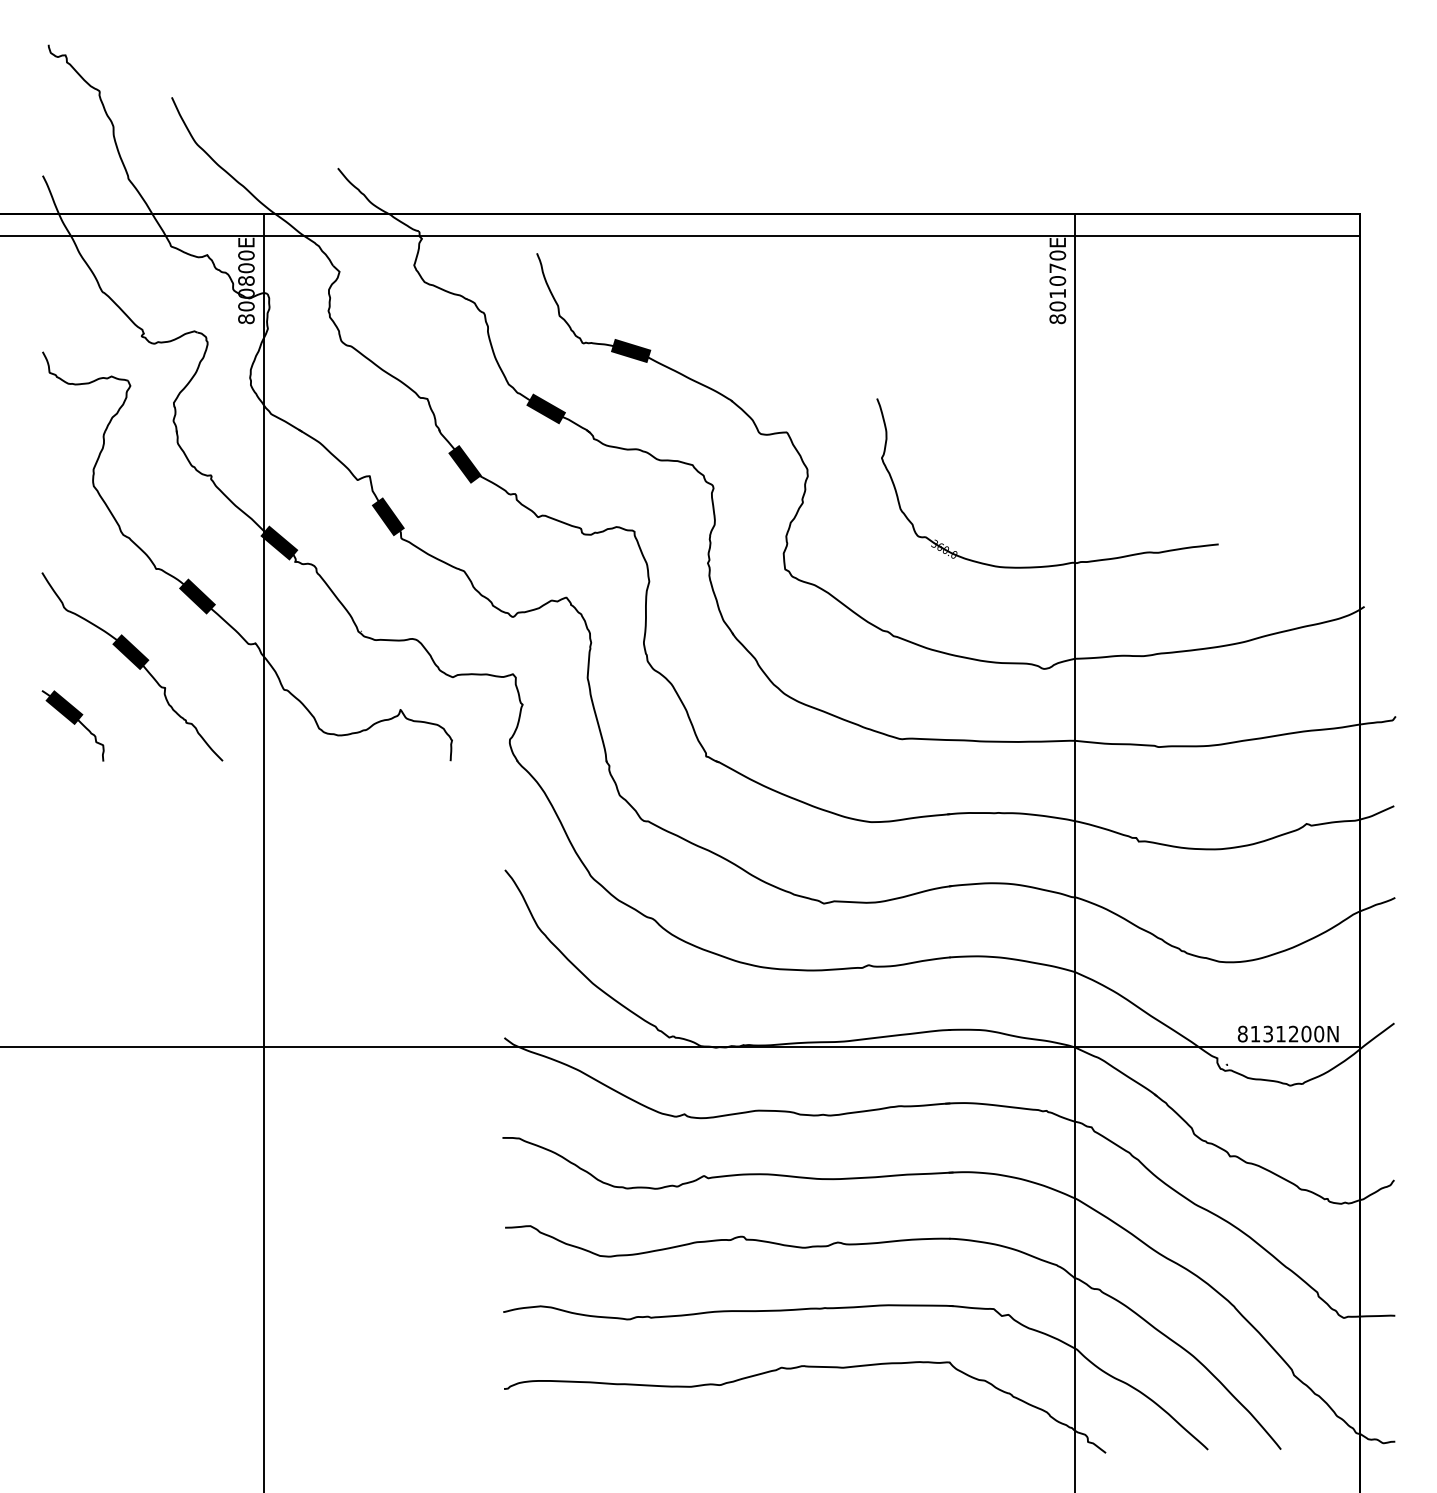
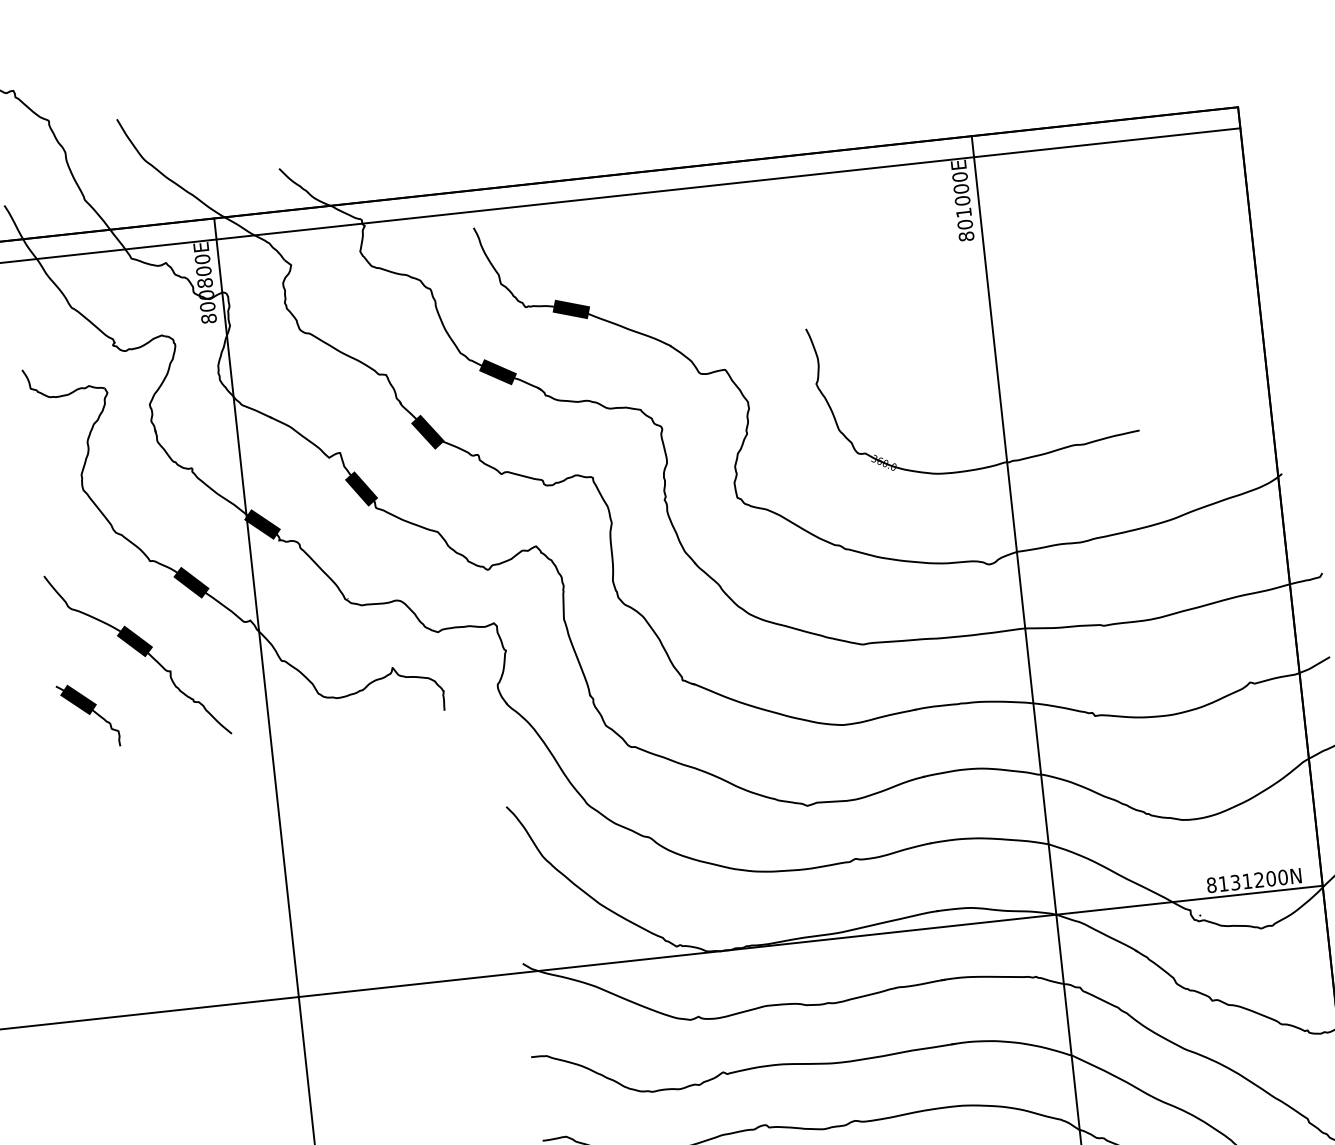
text: (1057, 268) -> (961, 189), 801070E -> 801000E

